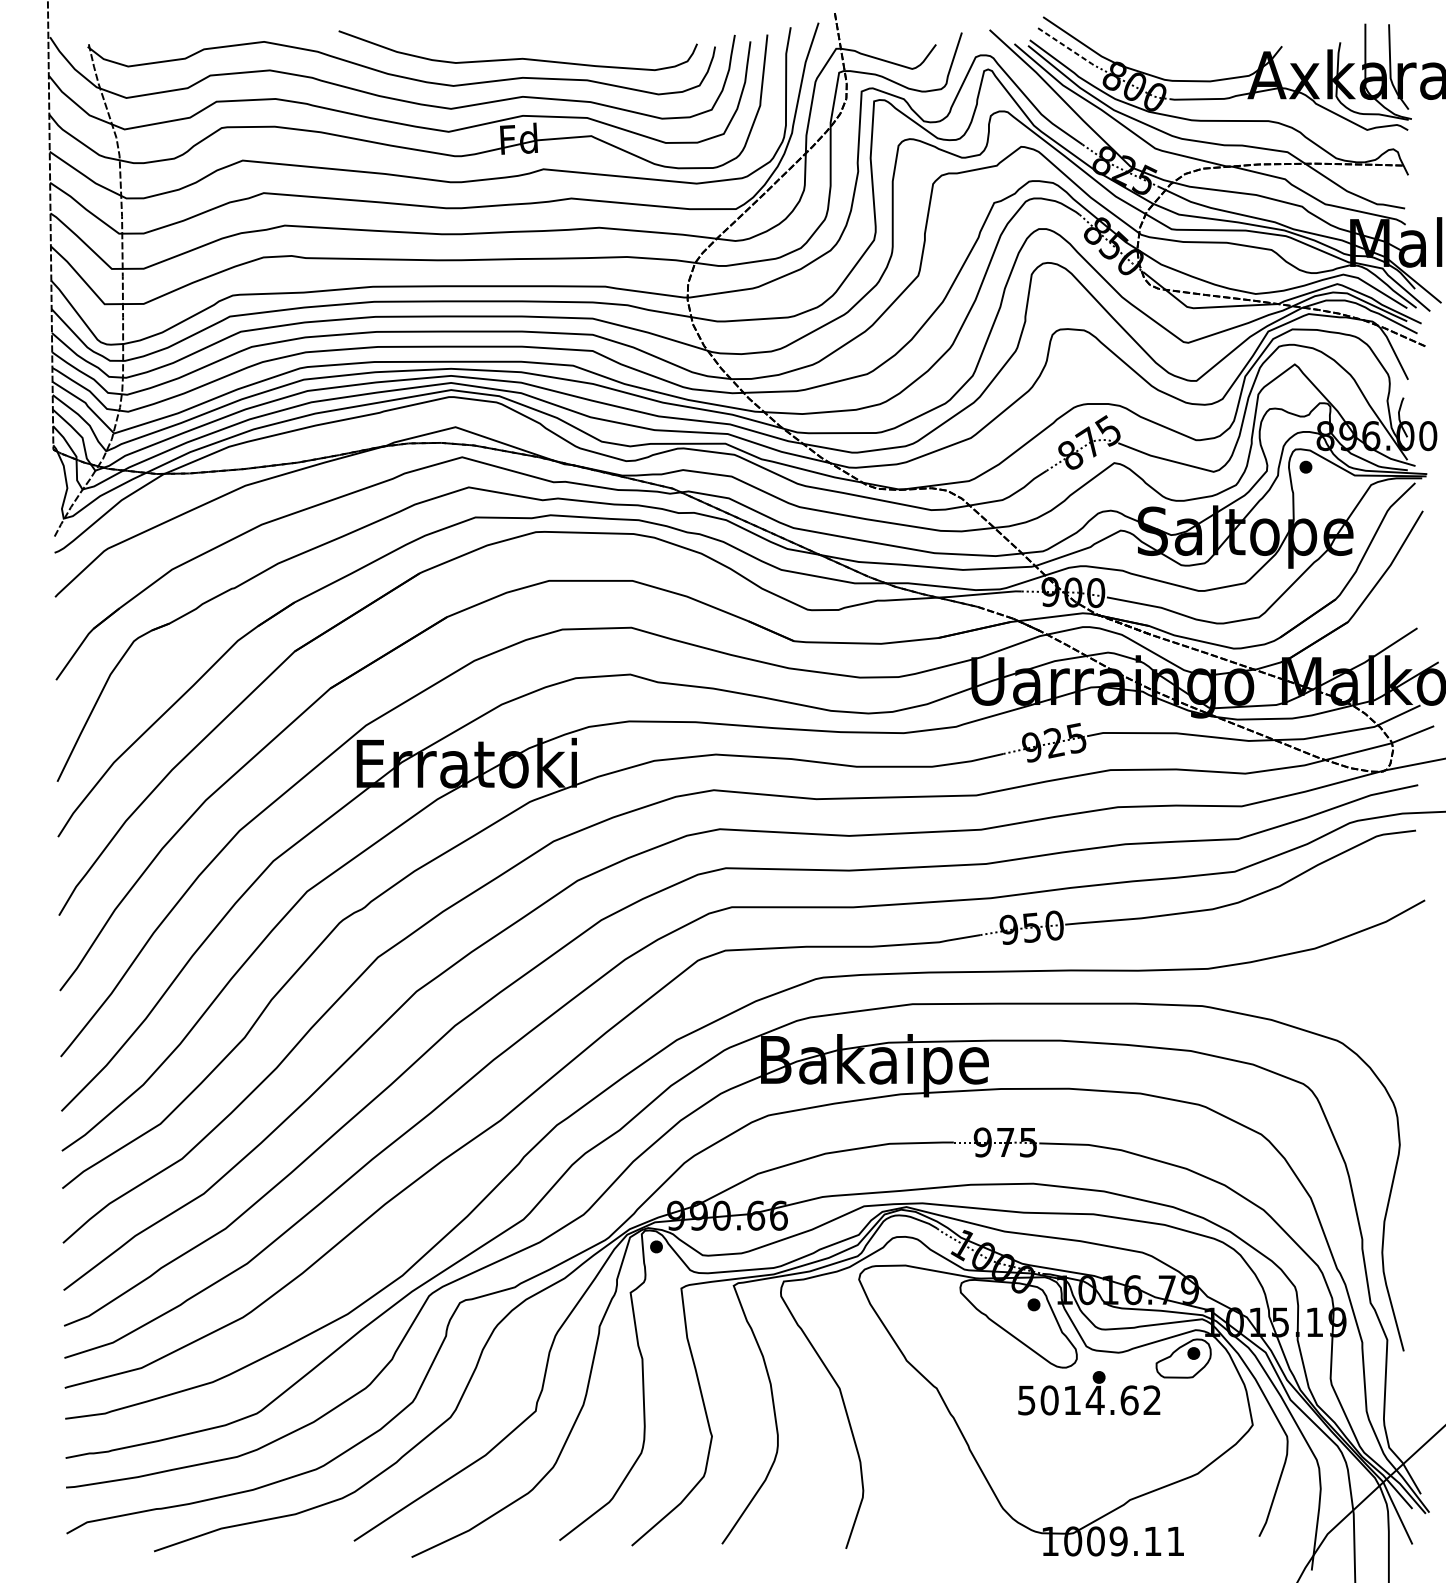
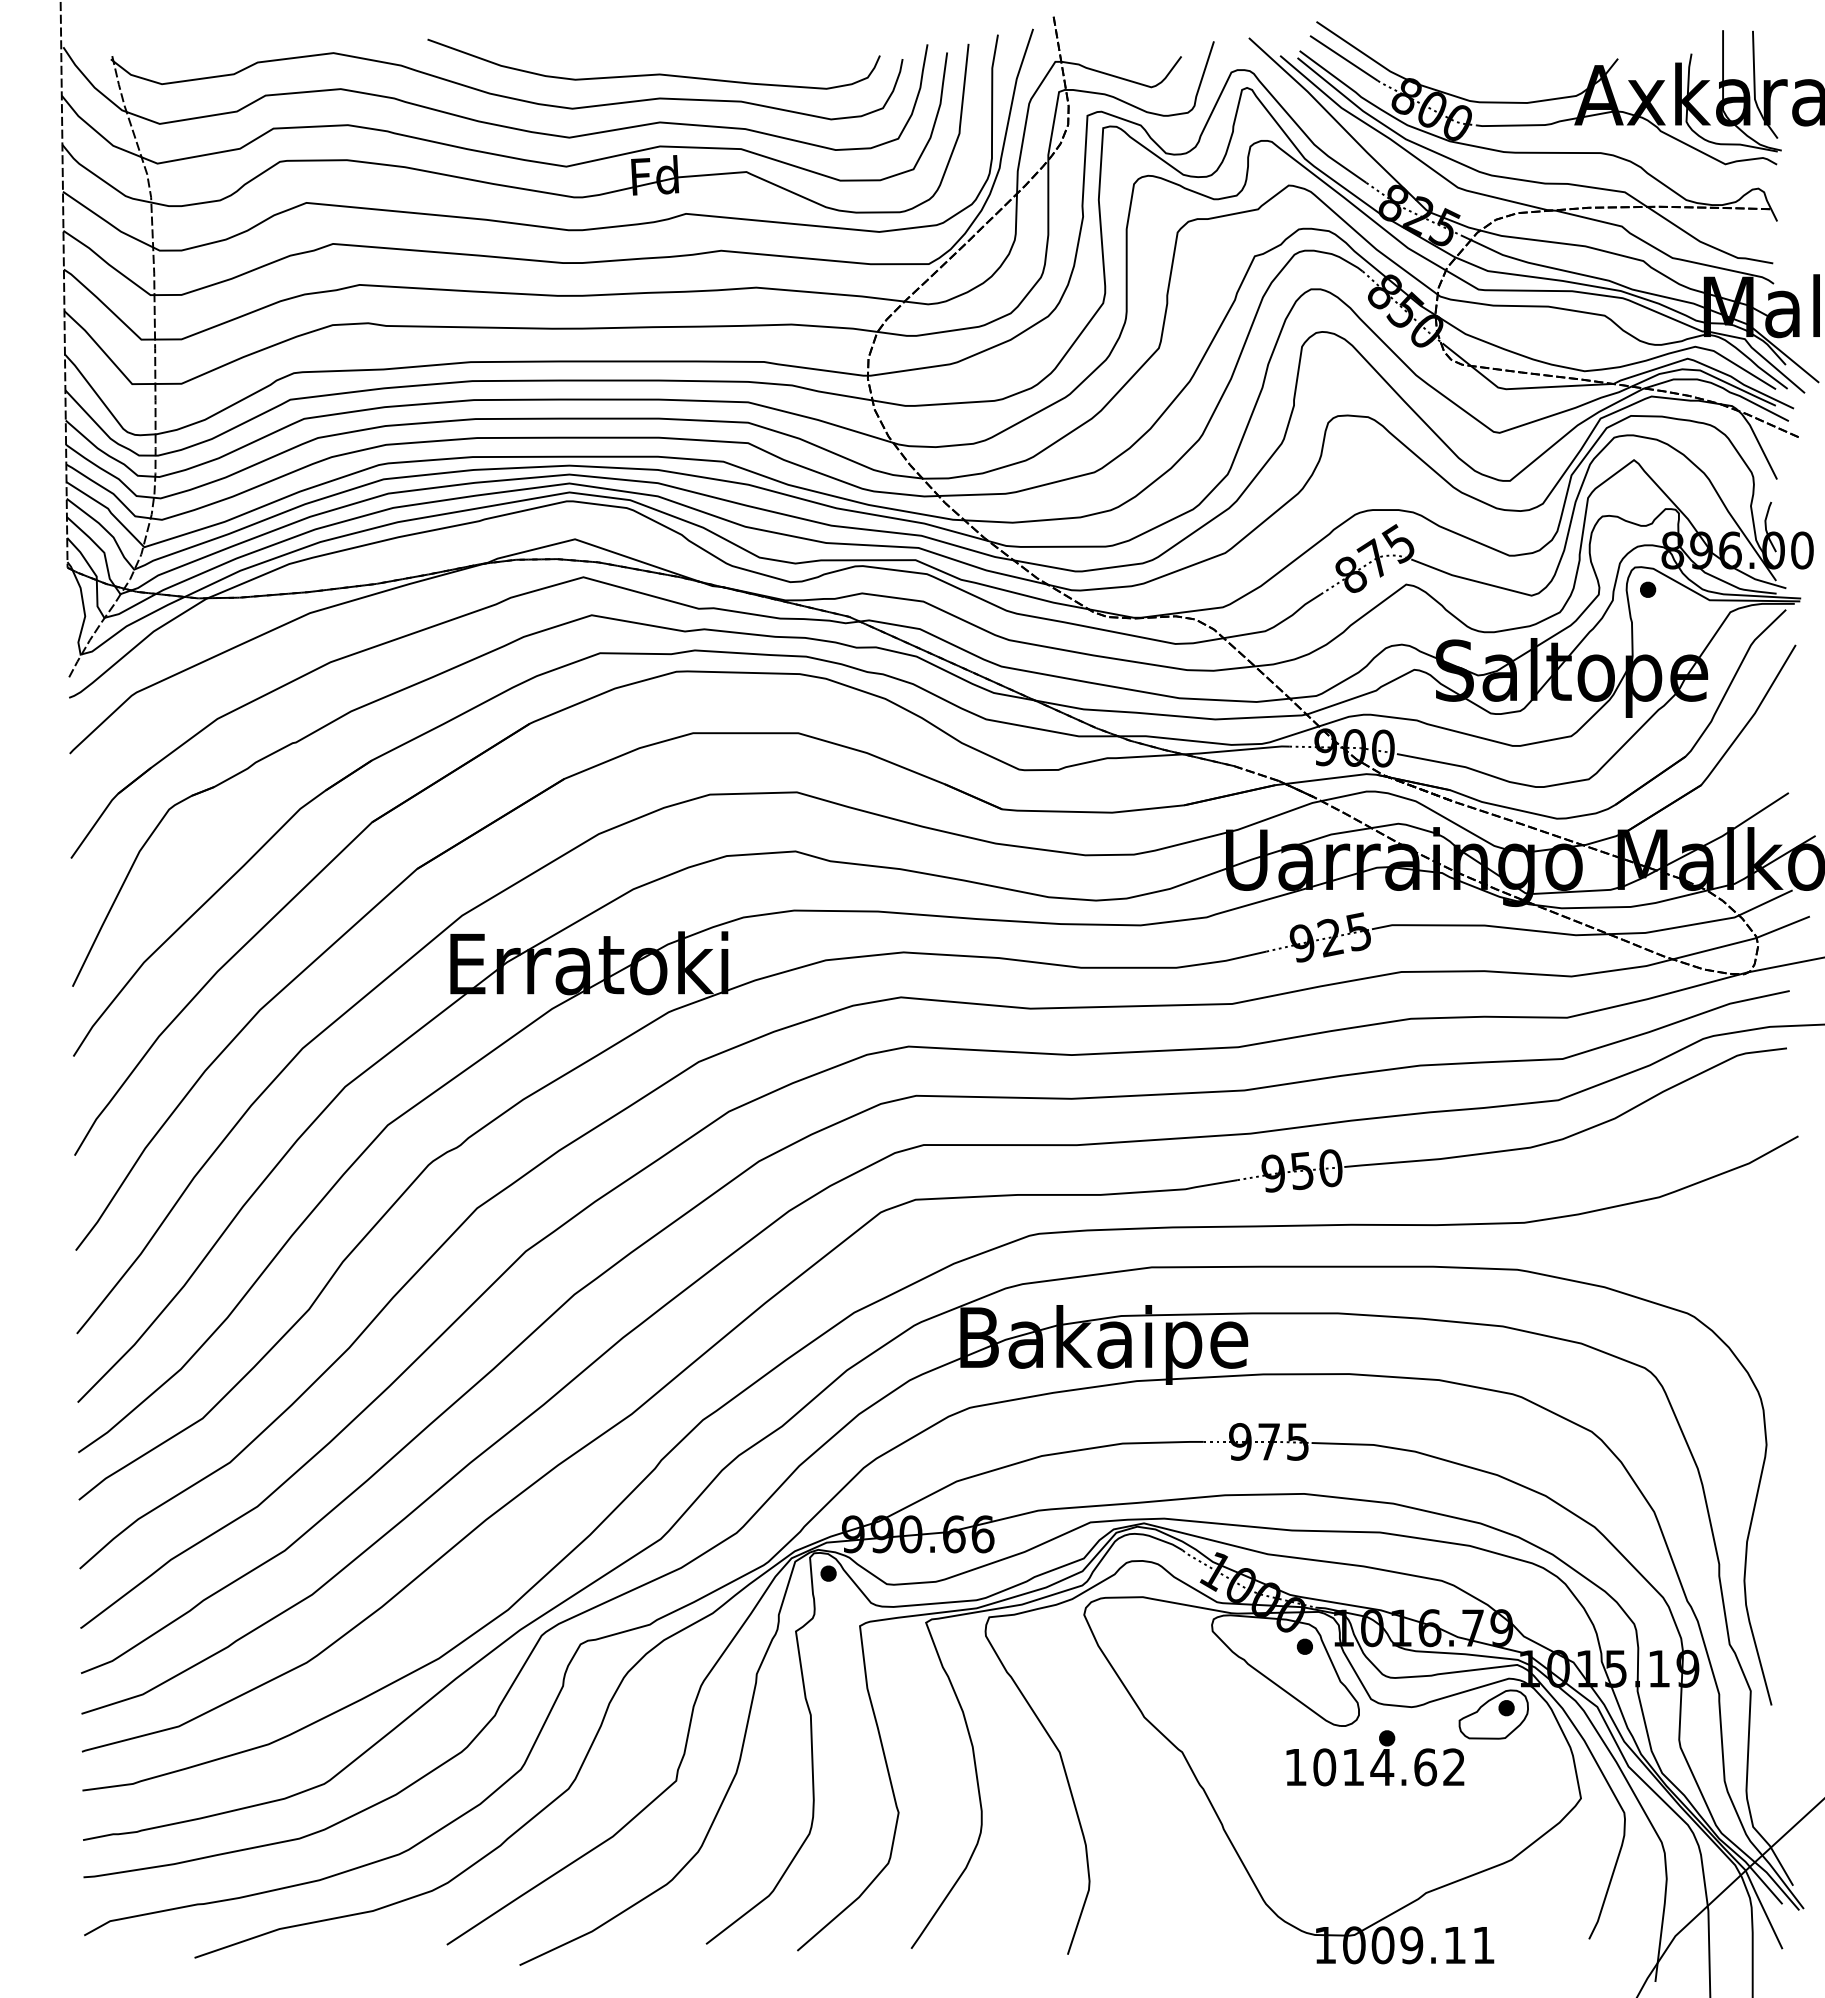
line: (1064, 46) -> (1343, 58), dashed -> solid
text: (1026, 1400) -> (1295, 1767), 5014.62 -> 1014.62

